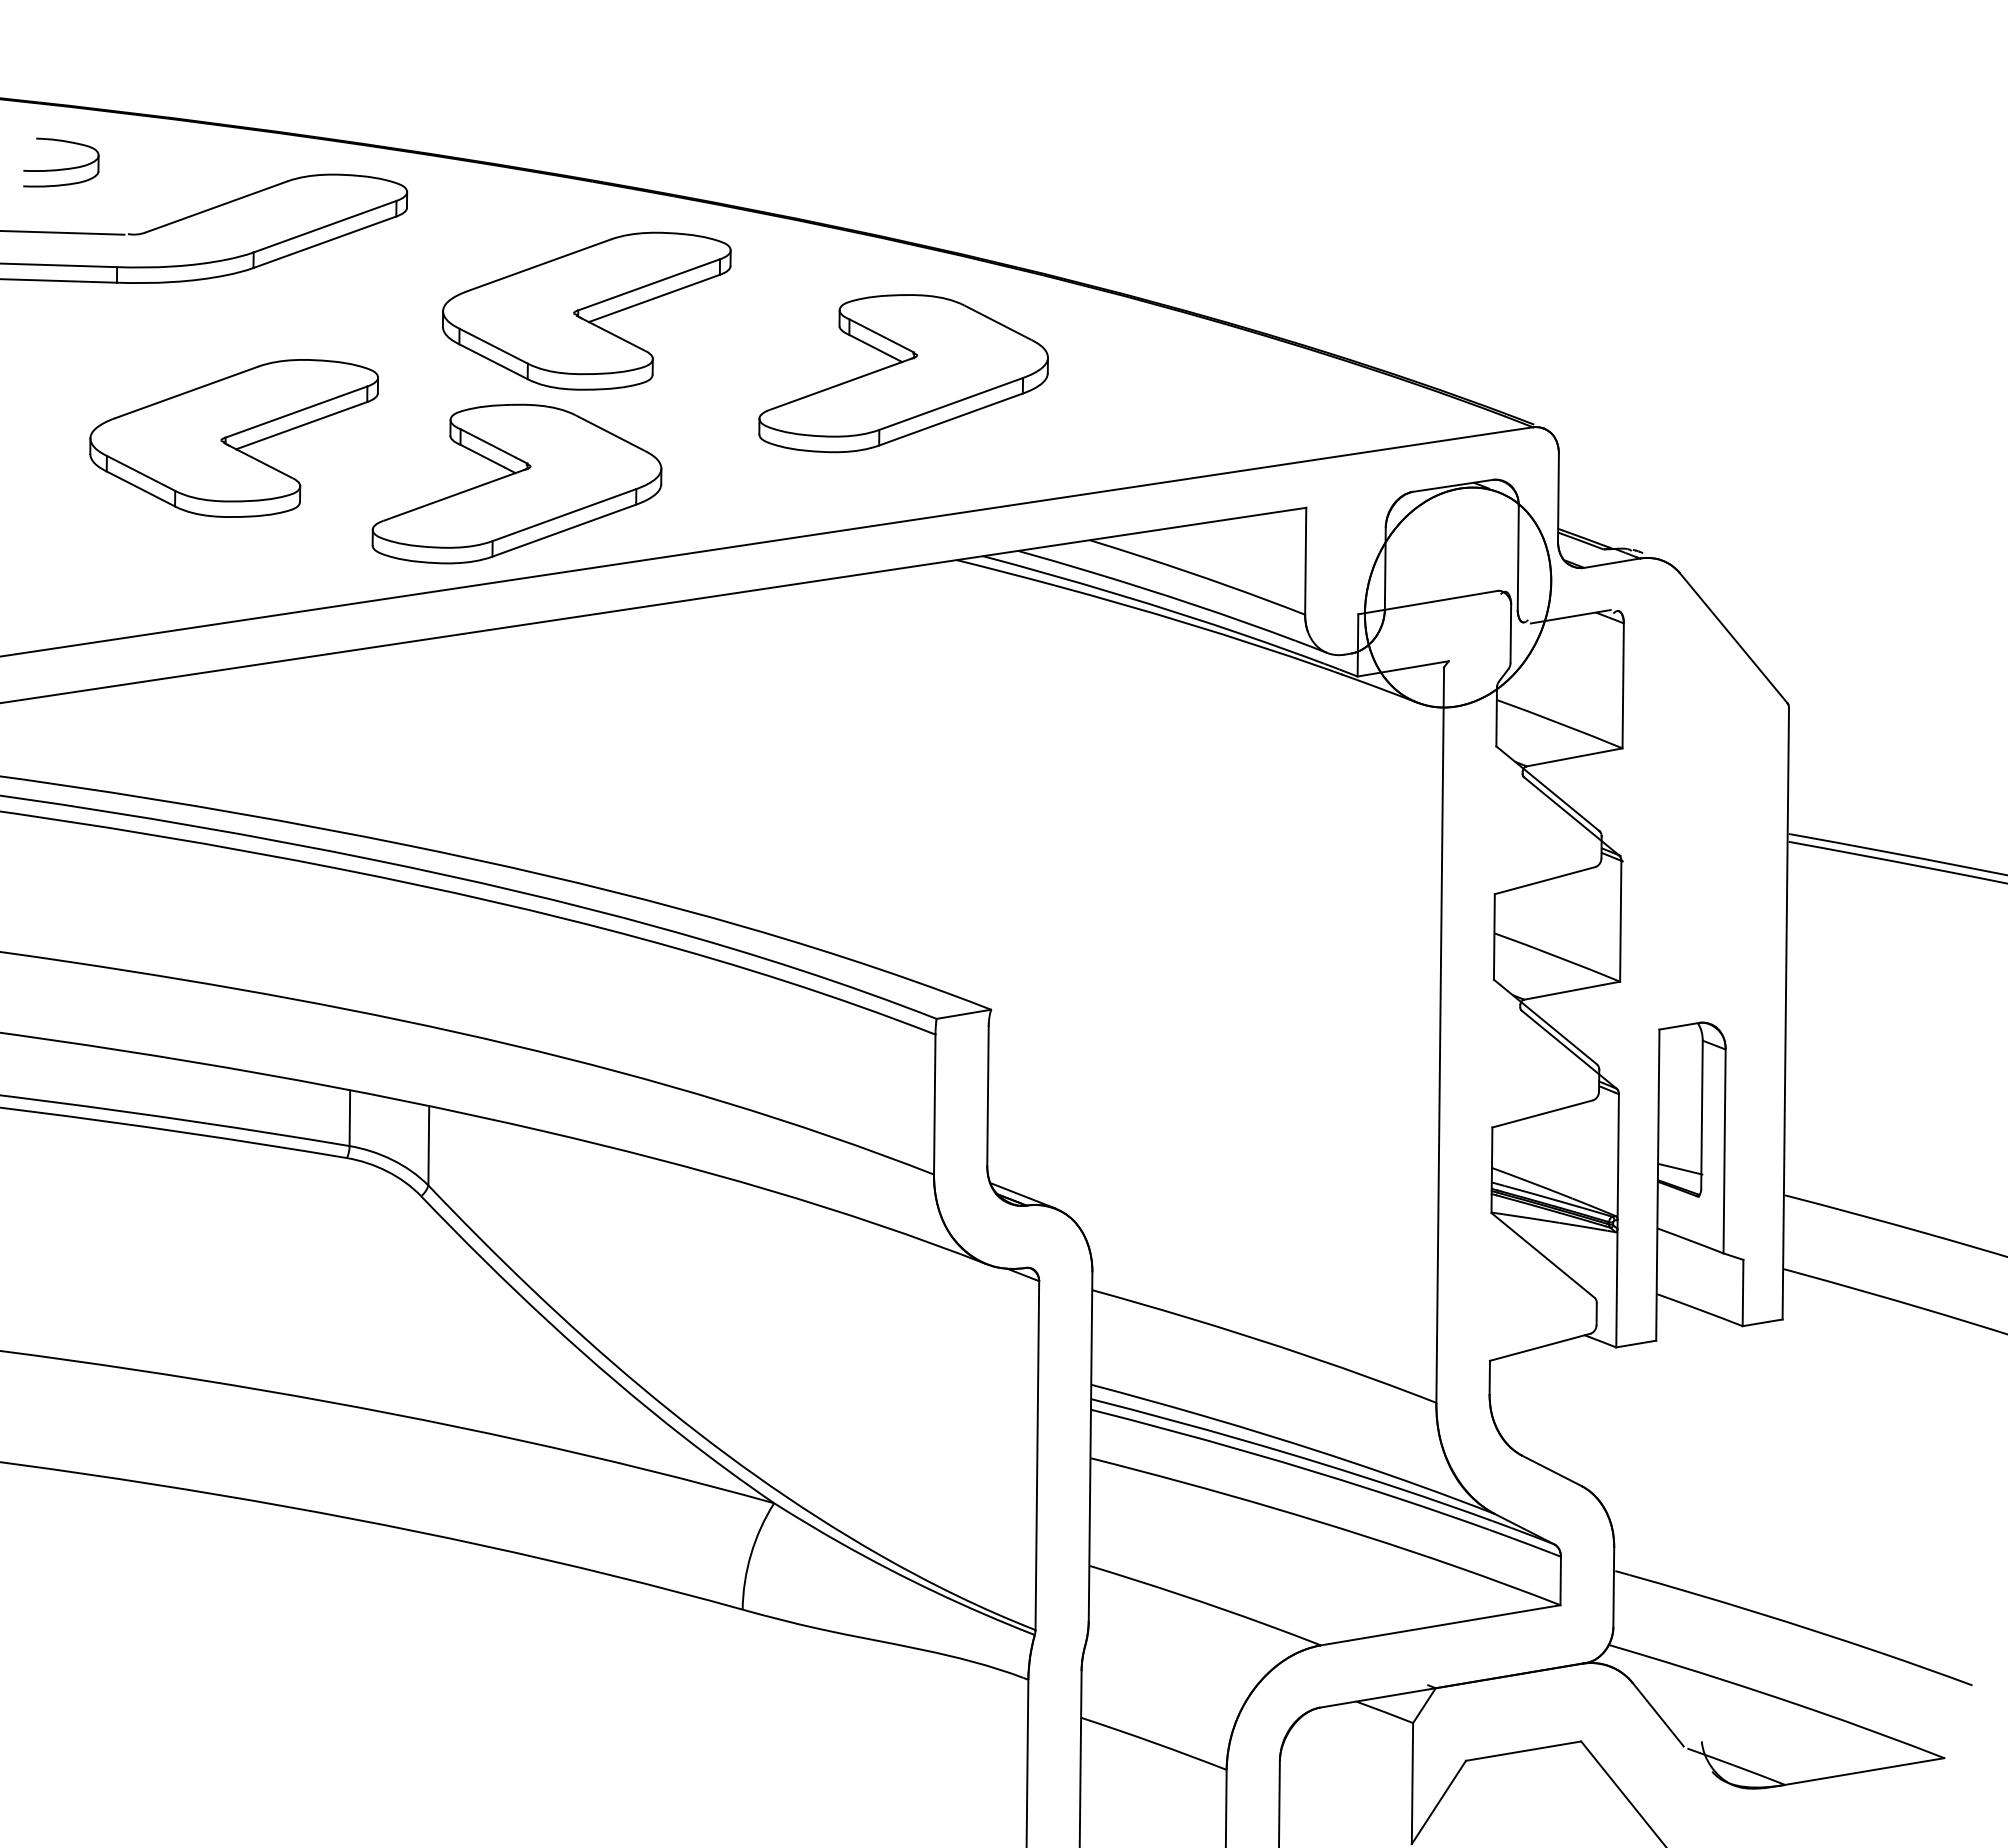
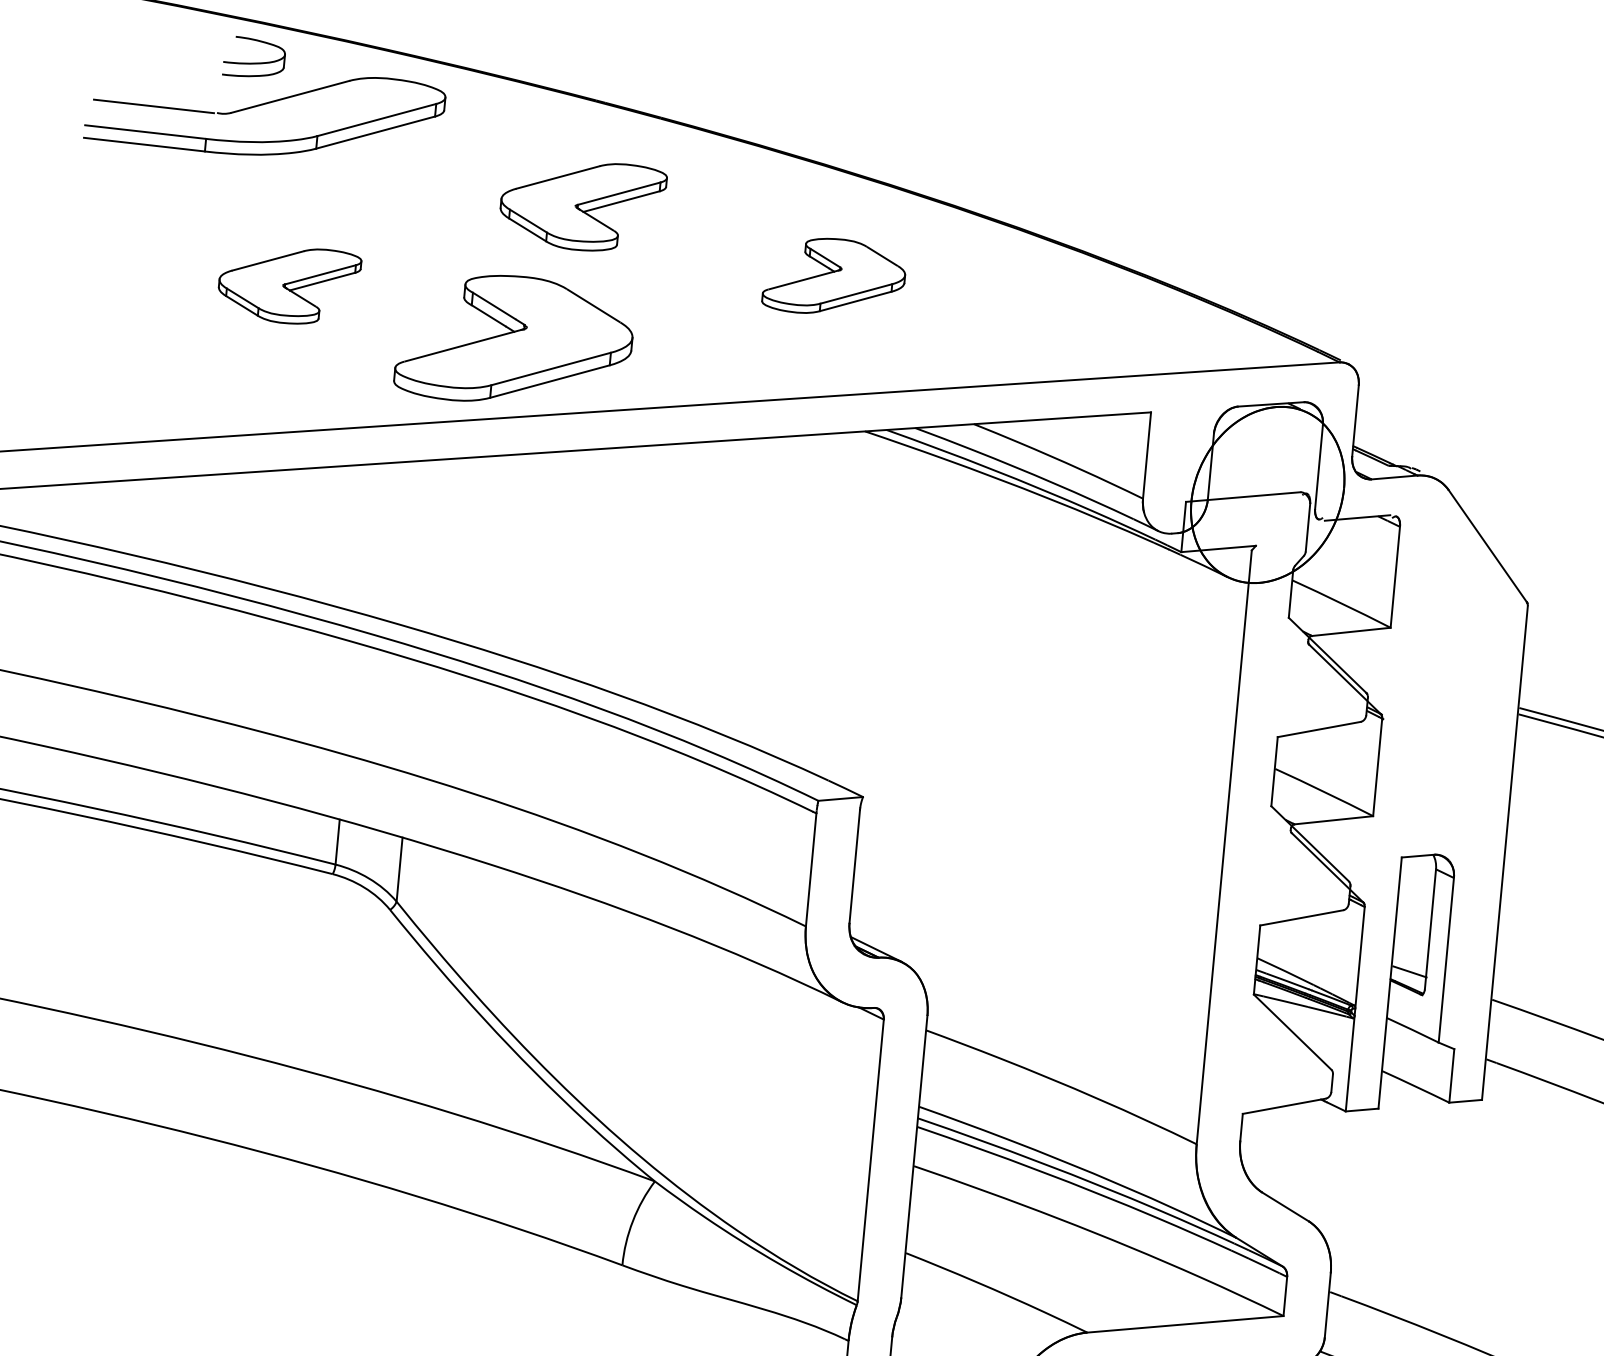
part: (61, 162) -> (254, 57), moved
part: (586, 310) -> (582, 205), size x0.7
part: (903, 373) -> (834, 277), size x0.6
part: (233, 438) -> (288, 285), size x0.6

